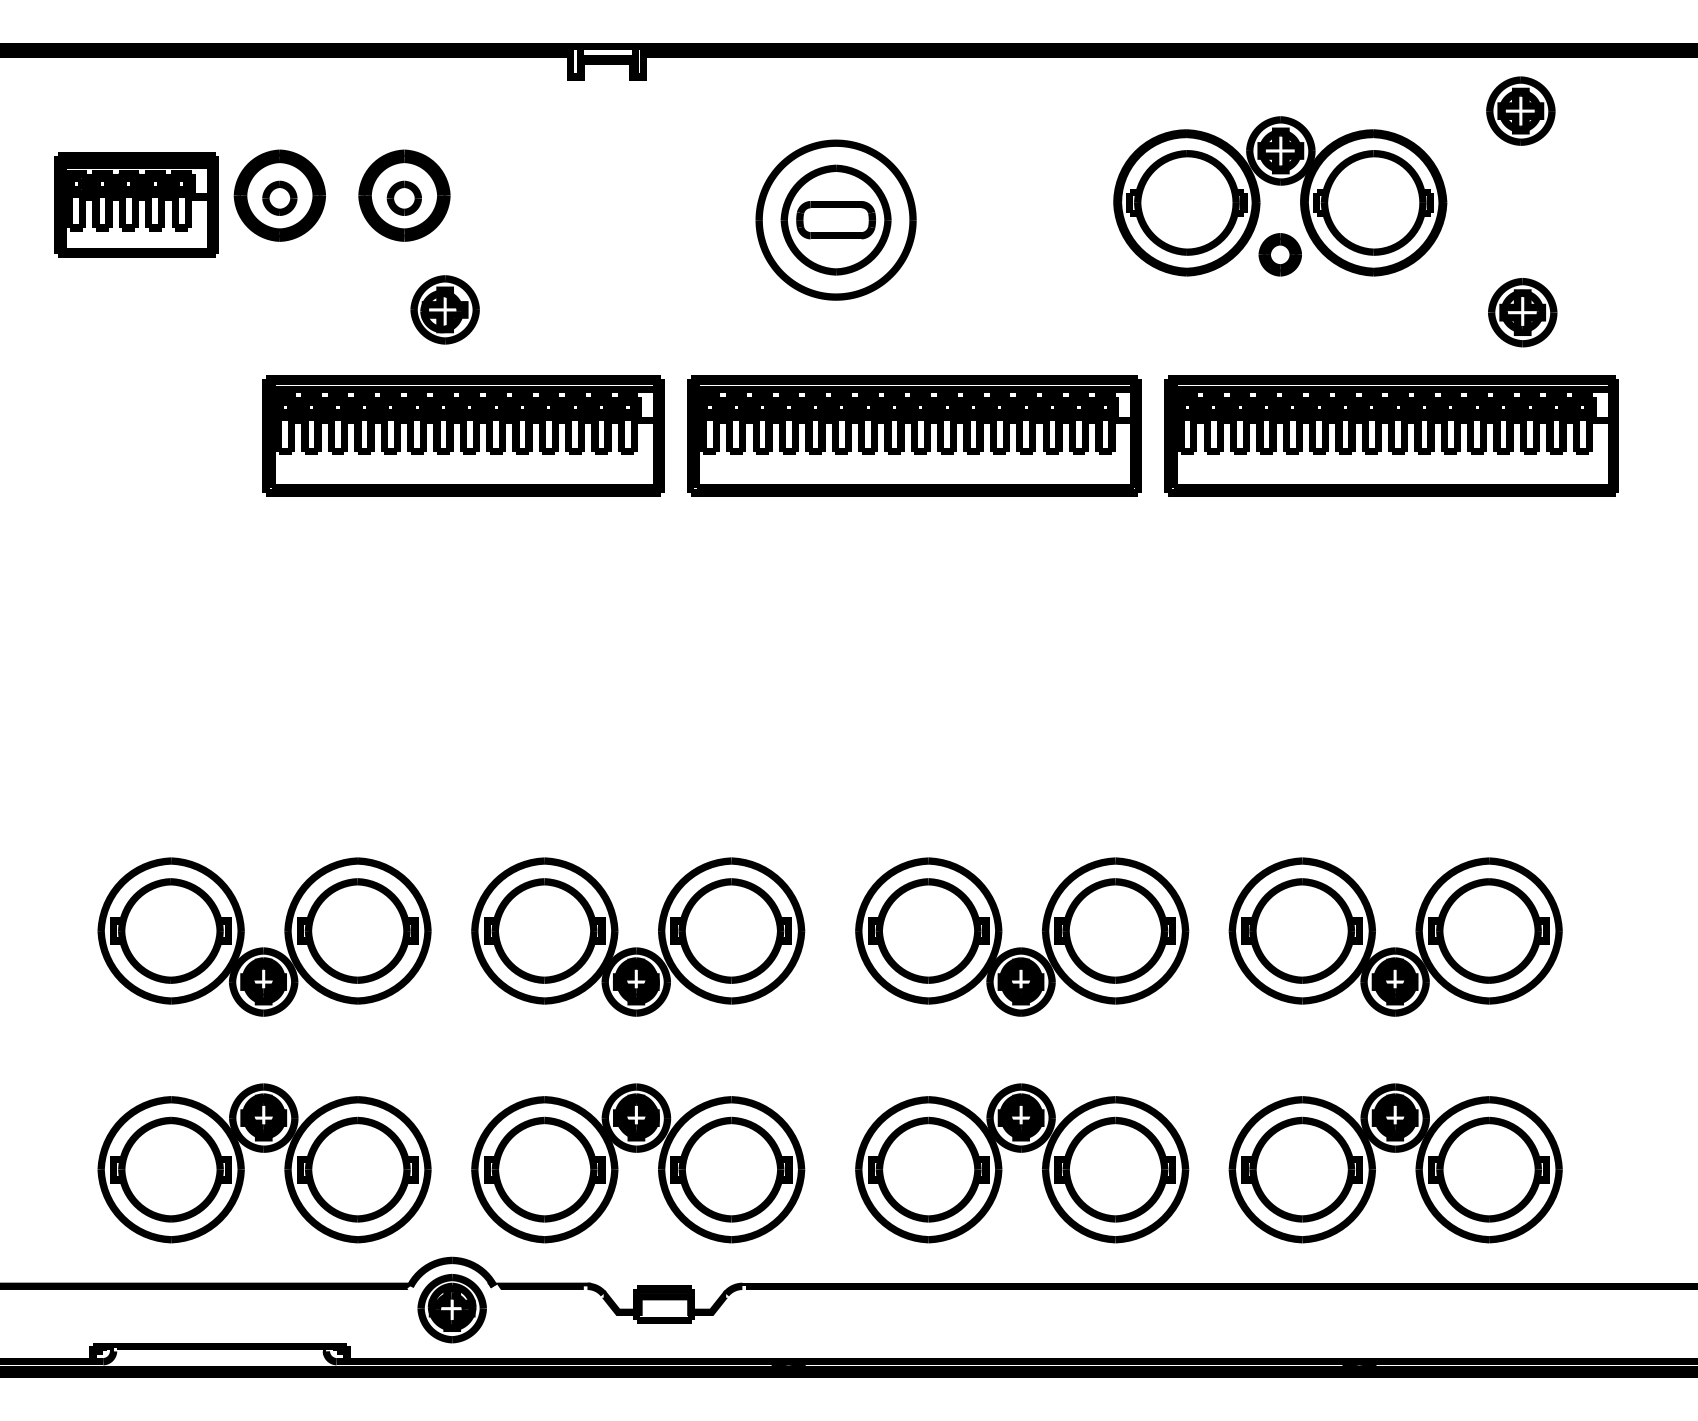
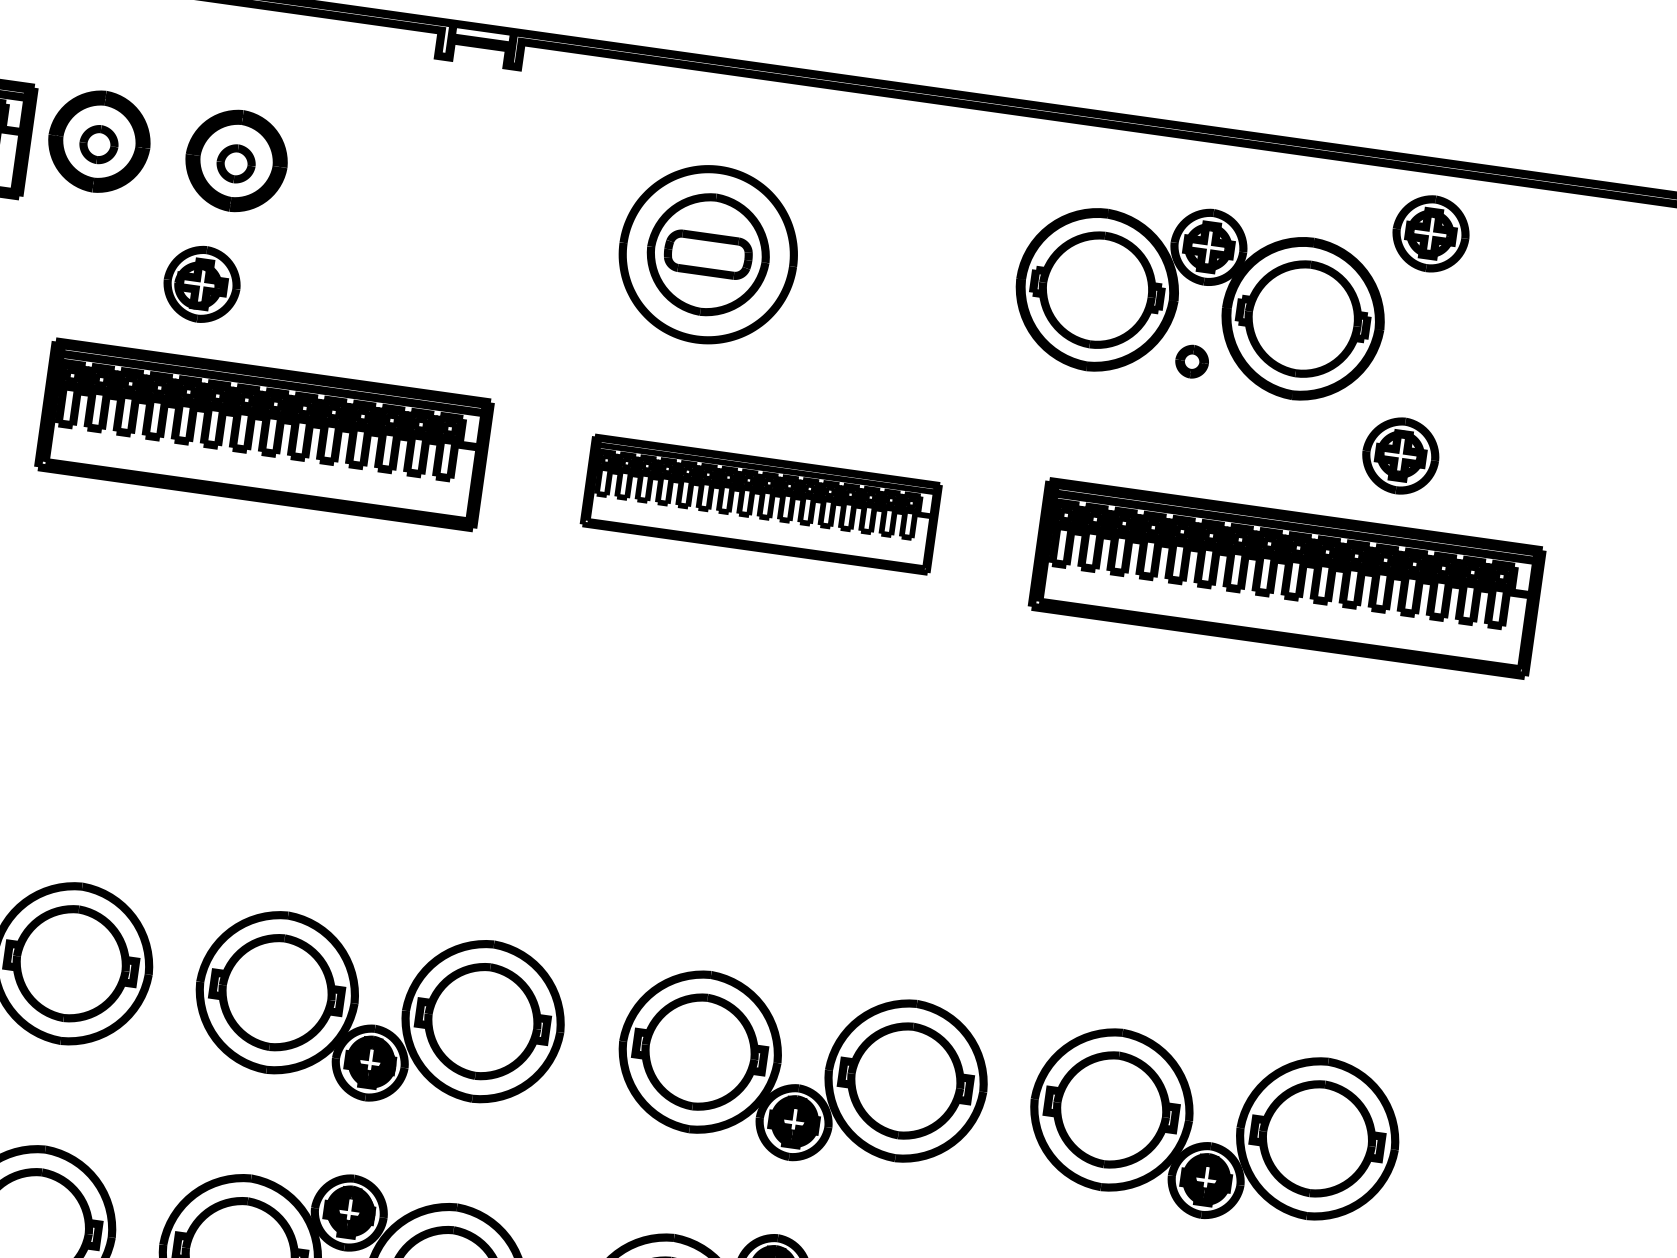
part: (1520, 110) -> (1430, 233), moved
part: (1279, 254) -> (1191, 361), size x0.7
part: (444, 309) -> (201, 283), moved
part: (1522, 312) -> (1400, 455), moved
part: (914, 435) -> (761, 504), size x0.7

